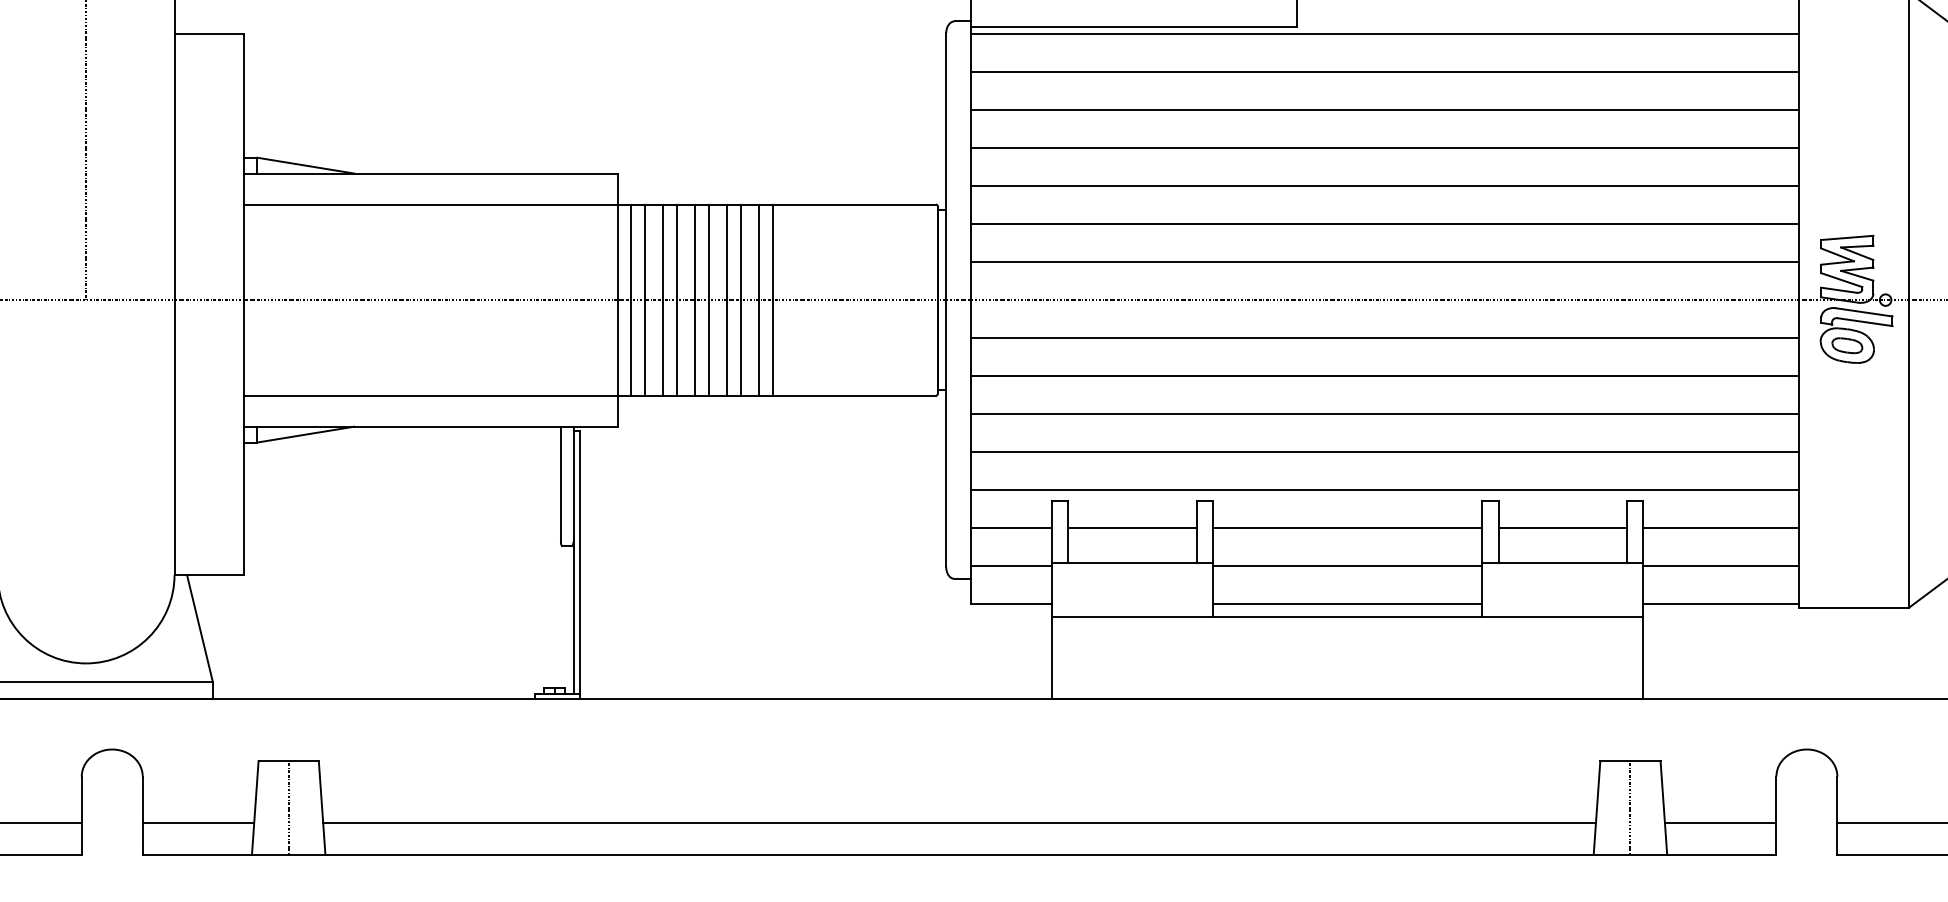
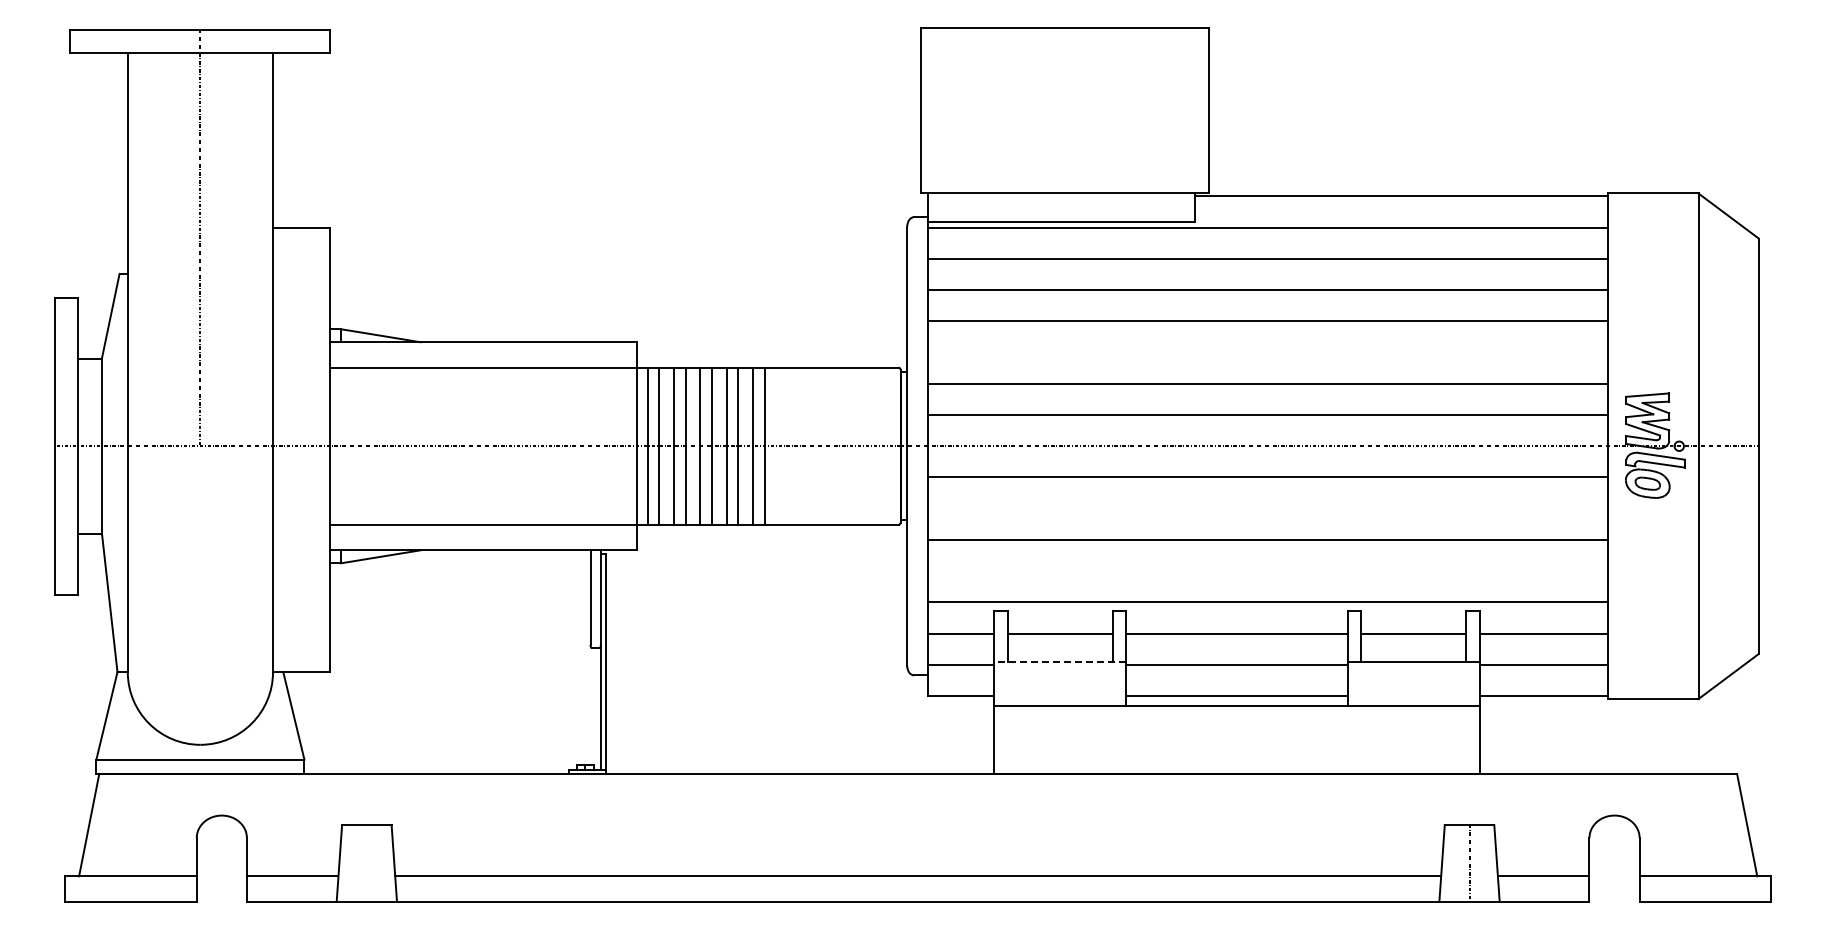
line: (1384, 186) -> (1267, 352), removed
line: (1384, 375) -> (1267, 508), removed
line: (1384, 452) -> (1267, 571), removed
line: (1131, 563) -> (1059, 662), solid -> dashed
line: (288, 807) -> (366, 863), removed

